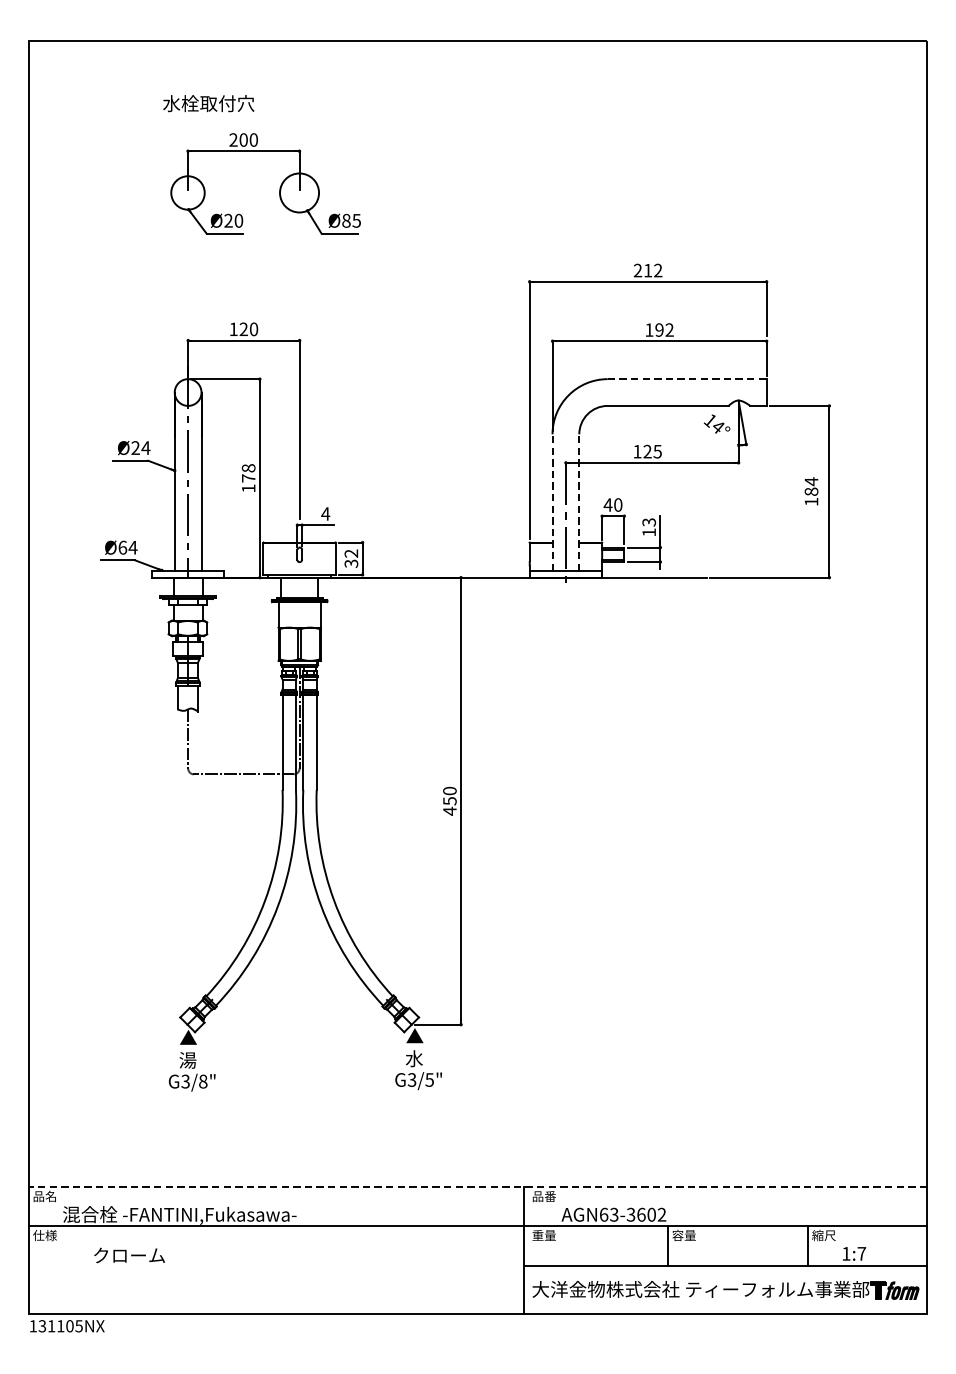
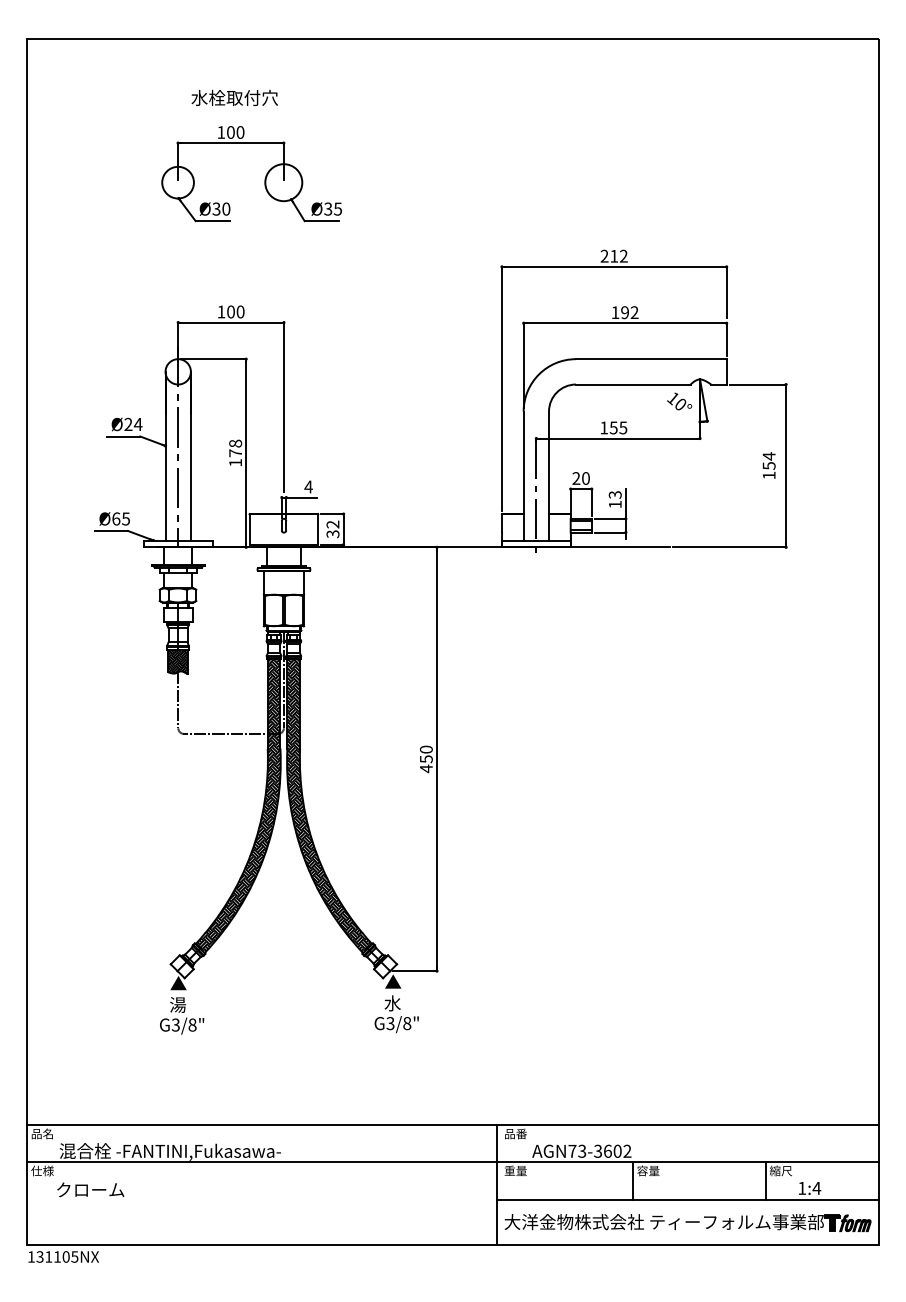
text: (208, 103) -> (234, 97), moved
text: (233, 140) -> (221, 132), 200 -> 100
text: (346, 220) -> (328, 208), Ø85 -> Ø35
text: (228, 221) -> (216, 209), Ø20 -> Ø30
text: (243, 328) -> (230, 311), 120 -> 100
line: (687, 379) -> (651, 359), dashed -> solid
text: (717, 426) -> (680, 404), 14° -> 10°
text: (647, 451) -> (613, 427), 125 -> 155
text: (810, 491) -> (768, 465), 184 -> 154
line: (552, 502) -> (523, 476), dashed -> solid
line: (579, 502) -> (549, 476), dashed -> solid
text: (608, 505) -> (576, 478), 40 -> 20
text: (132, 547) -> (125, 518), Ø64 -> Ø65
hatch: (187, 699) -> (177, 662), added
hatch: (251, 849) -> (238, 805), added
hatch: (347, 849) -> (329, 805), added
text: (430, 1079) -> (407, 1023), G3/5" -> G3/8"
line: (477, 1187) -> (452, 1125), dashed -> solid
text: (604, 1213) -> (572, 1150), AGN63-3602 -> AGN73-3602
text: (861, 1254) -> (816, 1188), 1:7 -> 1:4
text: (129, 1255) -> (90, 1189), moved

